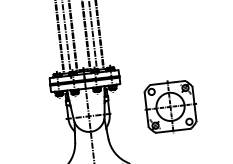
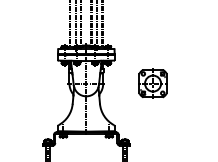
part: (169, 106) -> (152, 83), size x0.7

